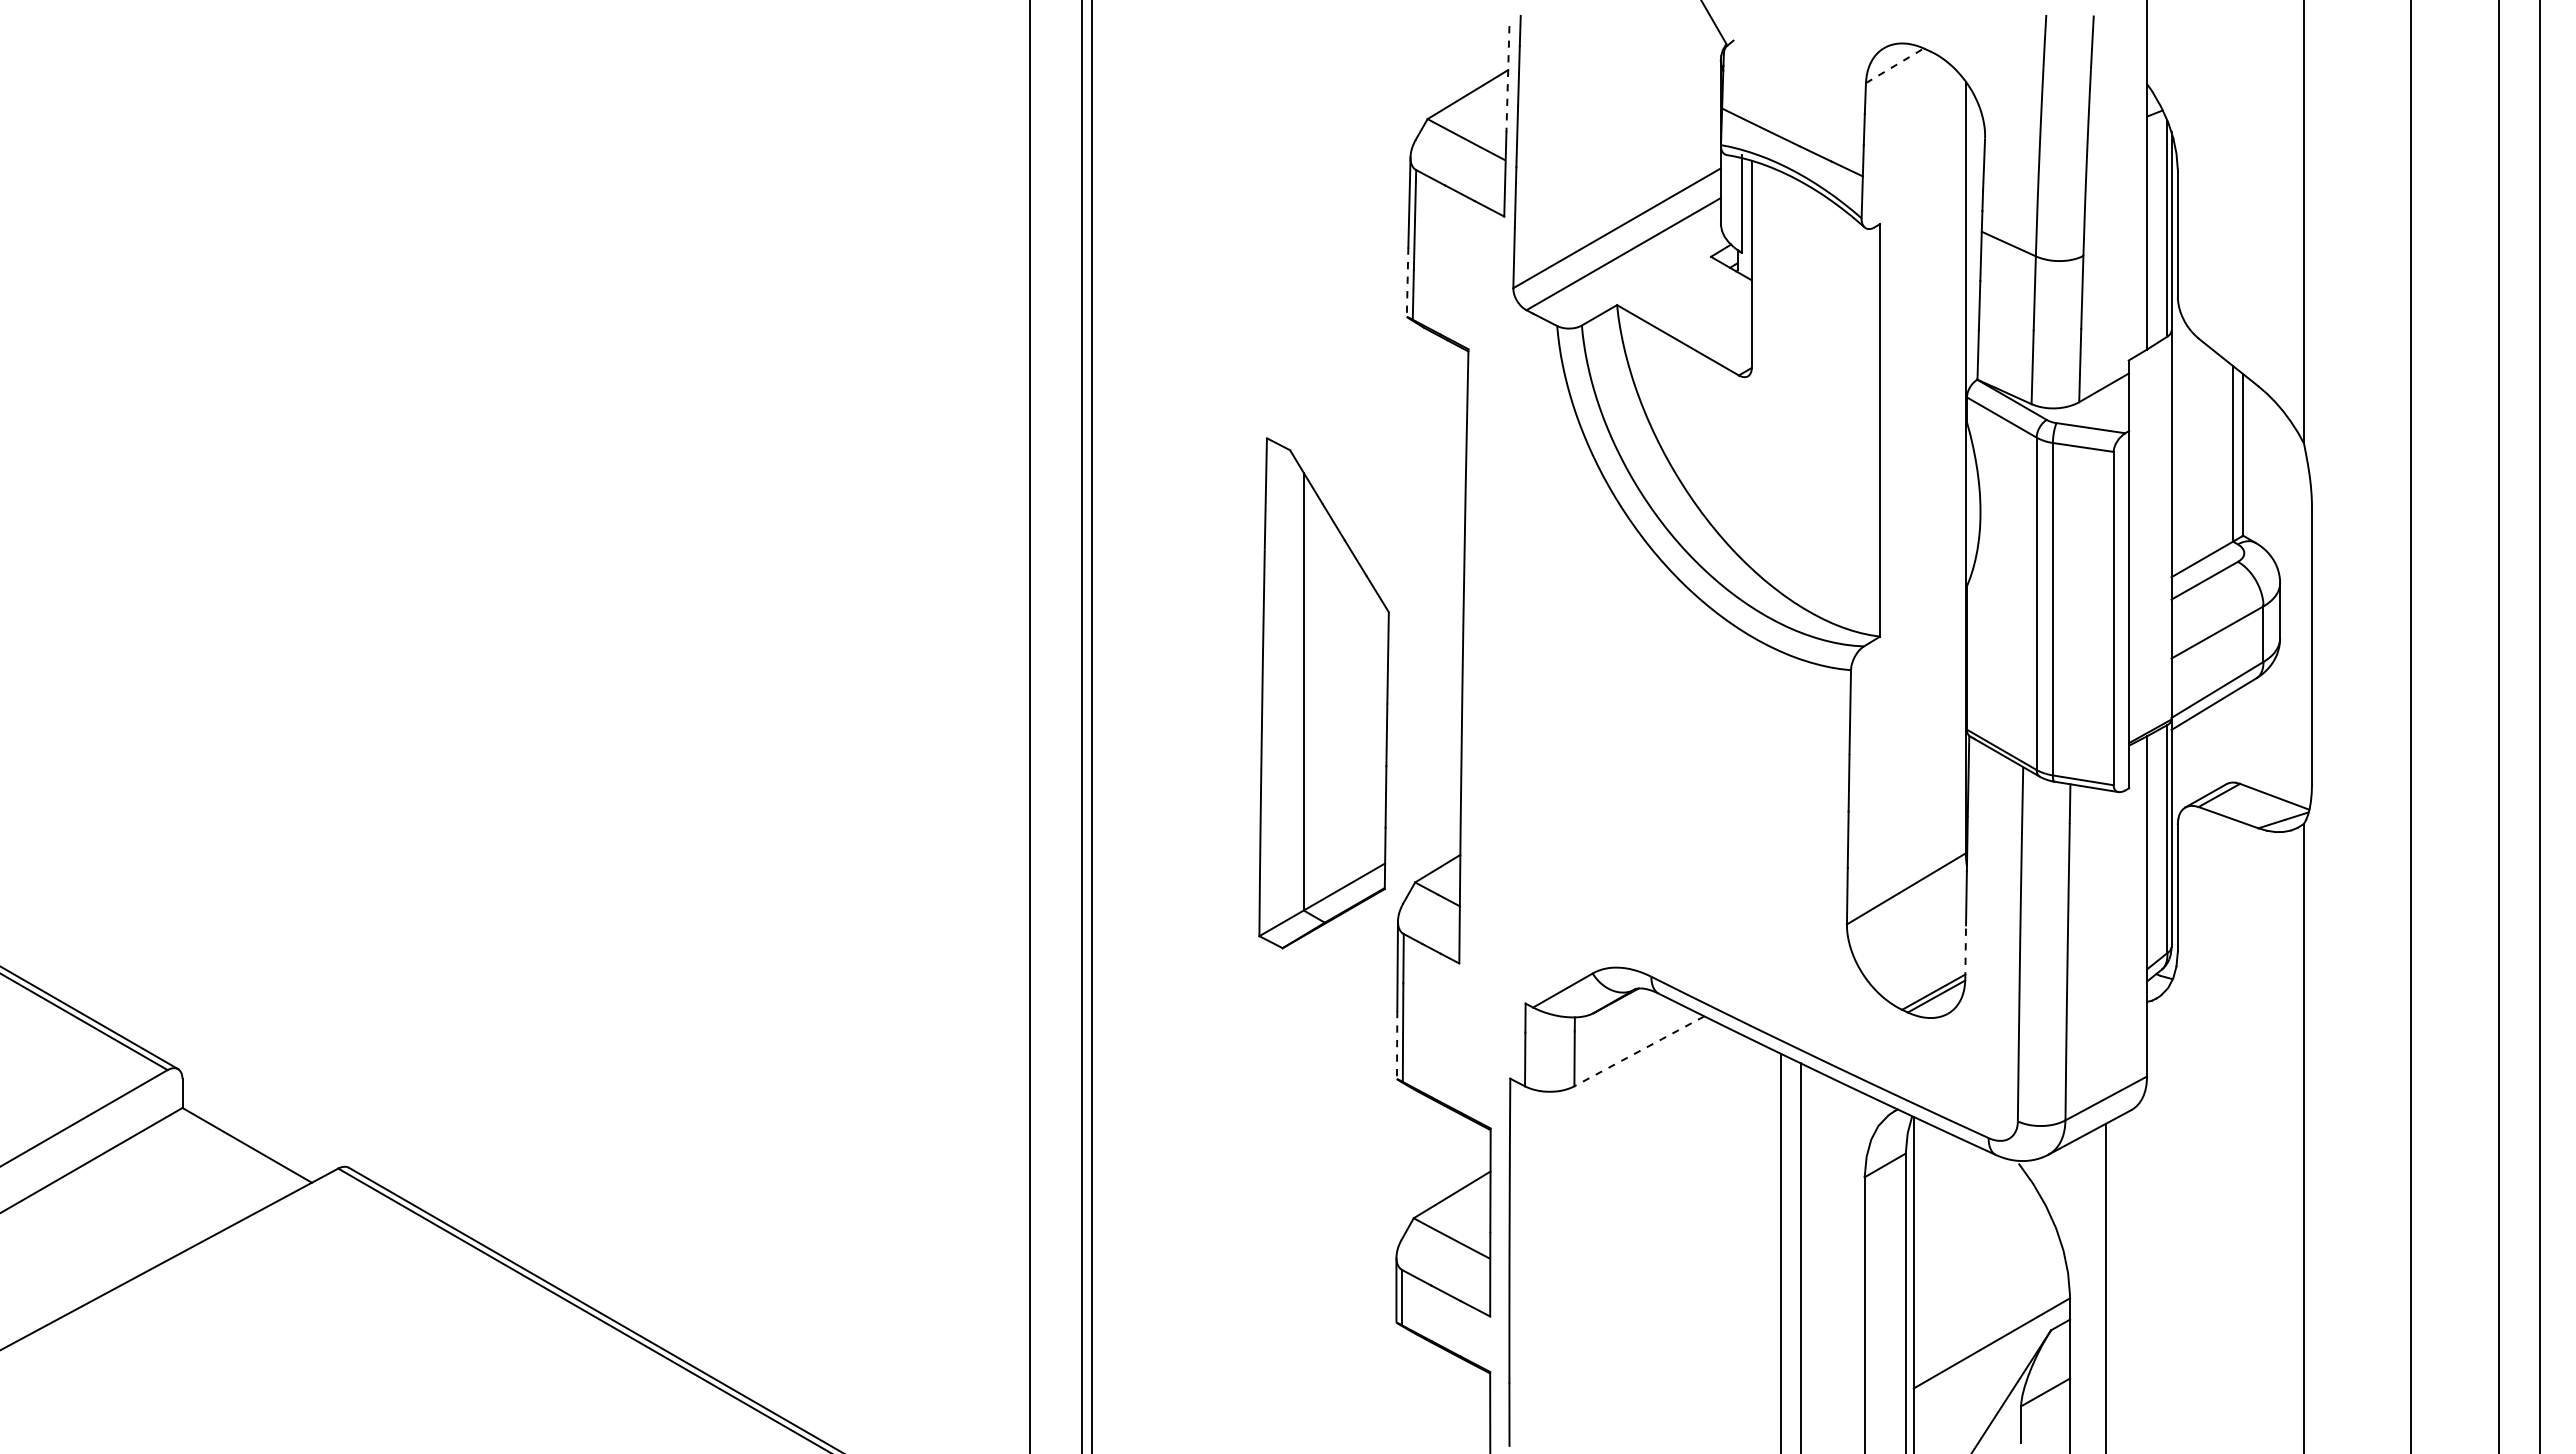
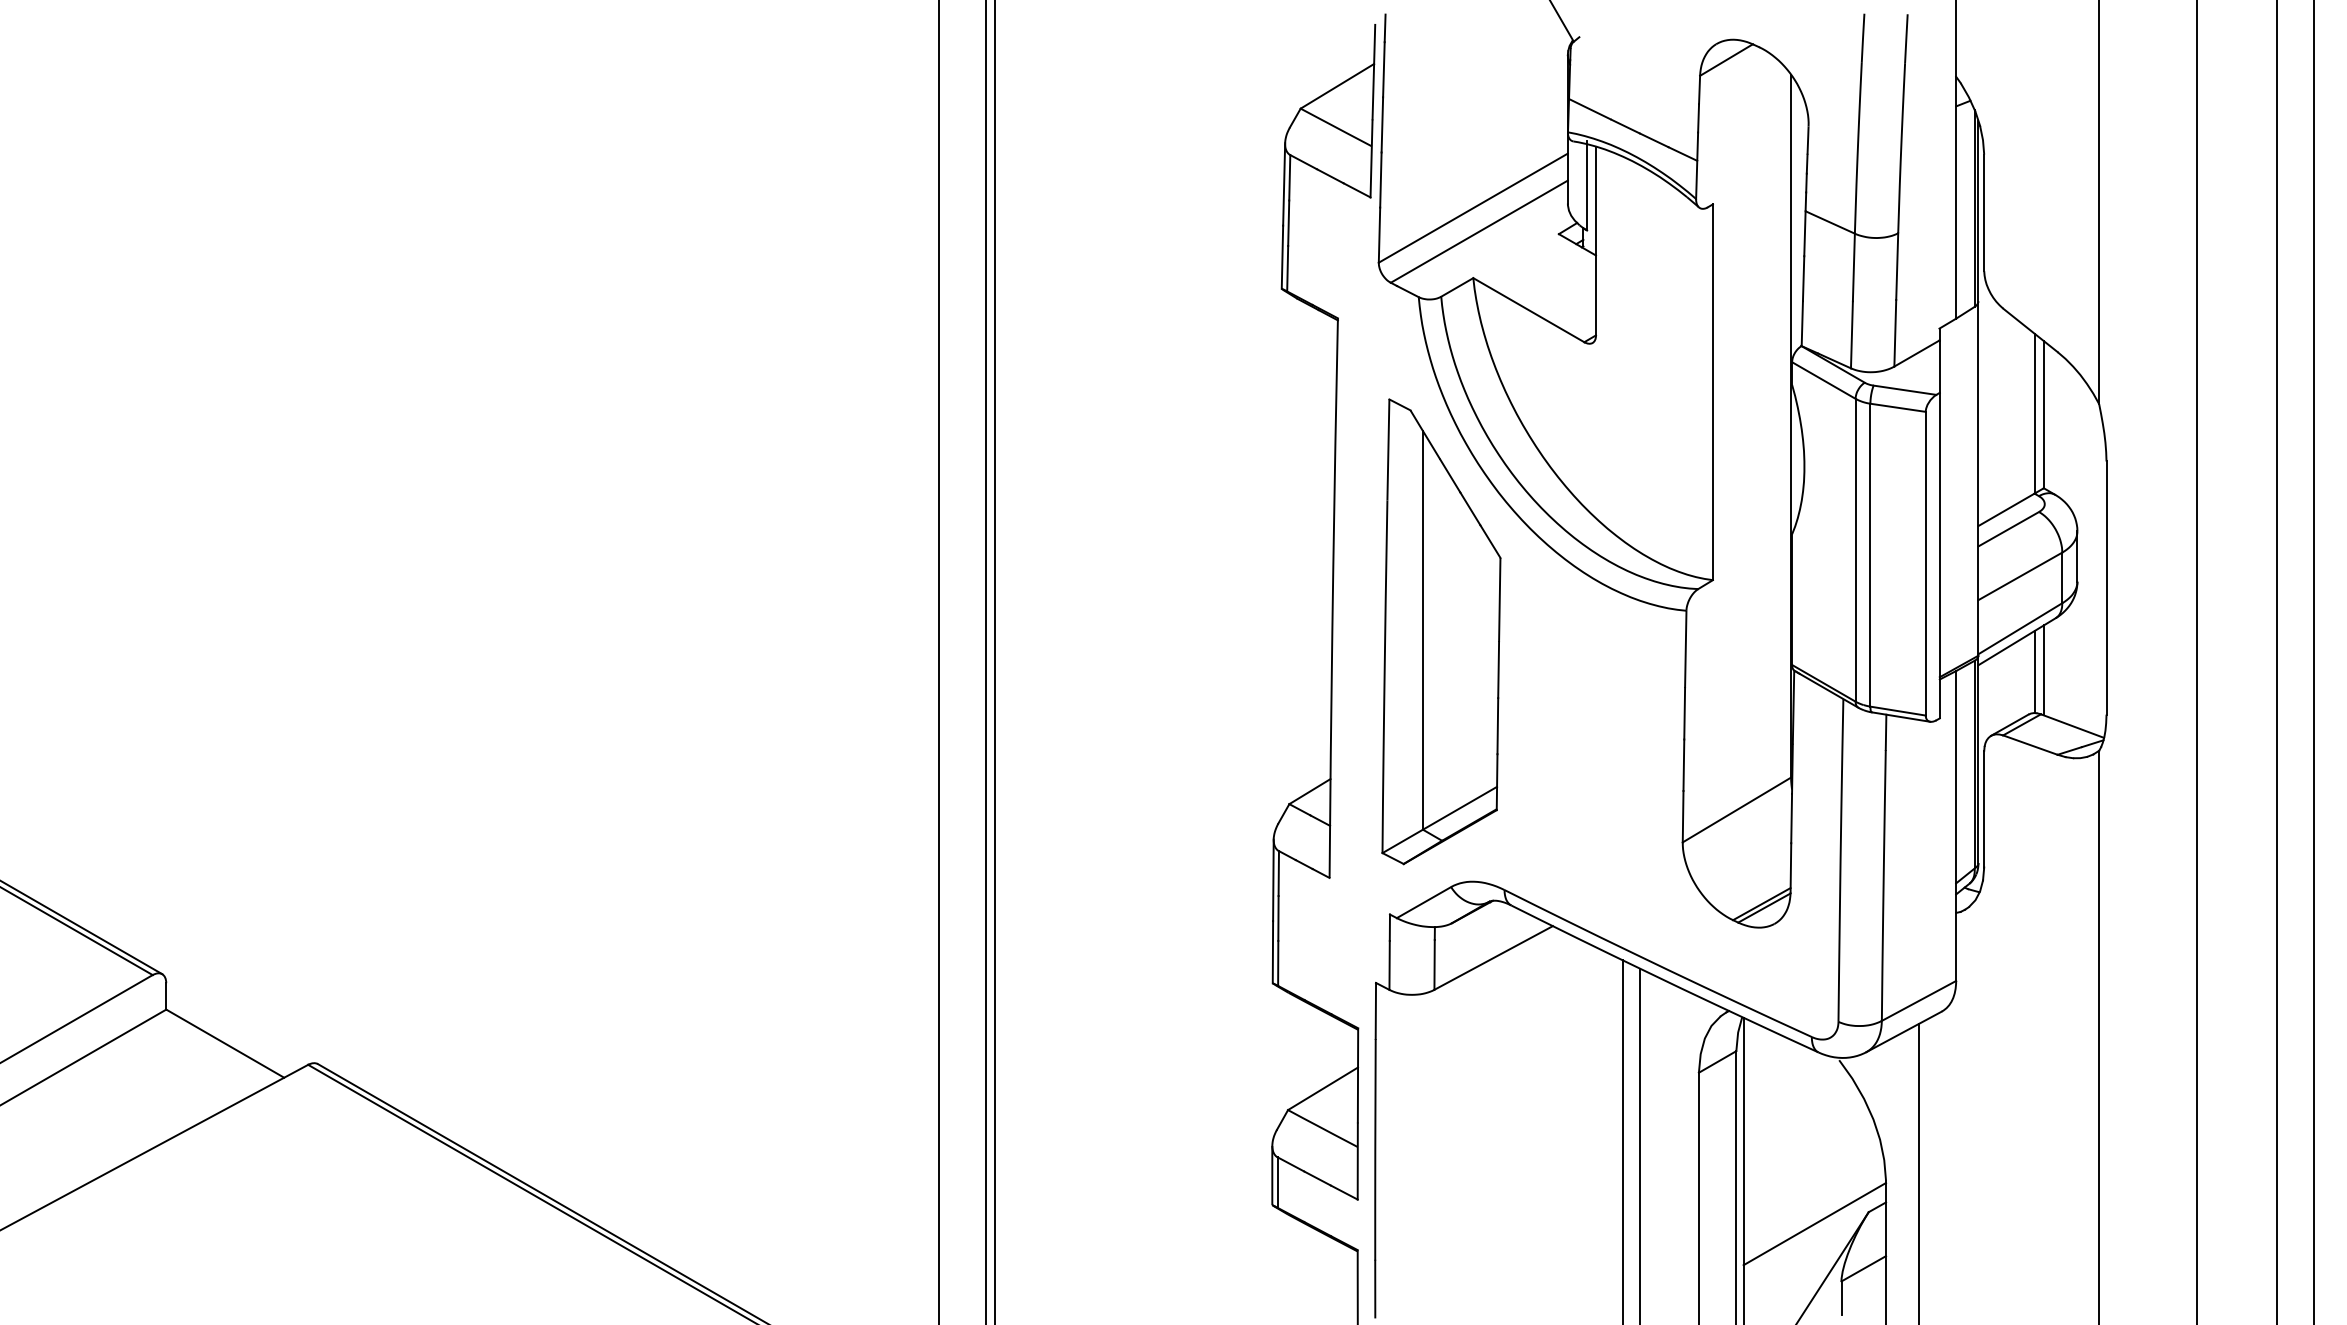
line: (1894, 65) -> (1726, 59), dashed -> solid
line: (1507, 78) -> (1373, 71), dashed -> solid
line: (1407, 282) -> (1282, 257), dashed -> solid
part: (1323, 693) -> (1440, 631), moved
line: (2243, 734) -> (2044, 669), added
line: (2233, 737) -> (2034, 672), added
line: (1965, 951) -> (1790, 867), dashed -> solid
line: (1397, 1045) -> (1273, 952), dashed -> solid
line: (1639, 1051) -> (1493, 958), dashed -> solid

